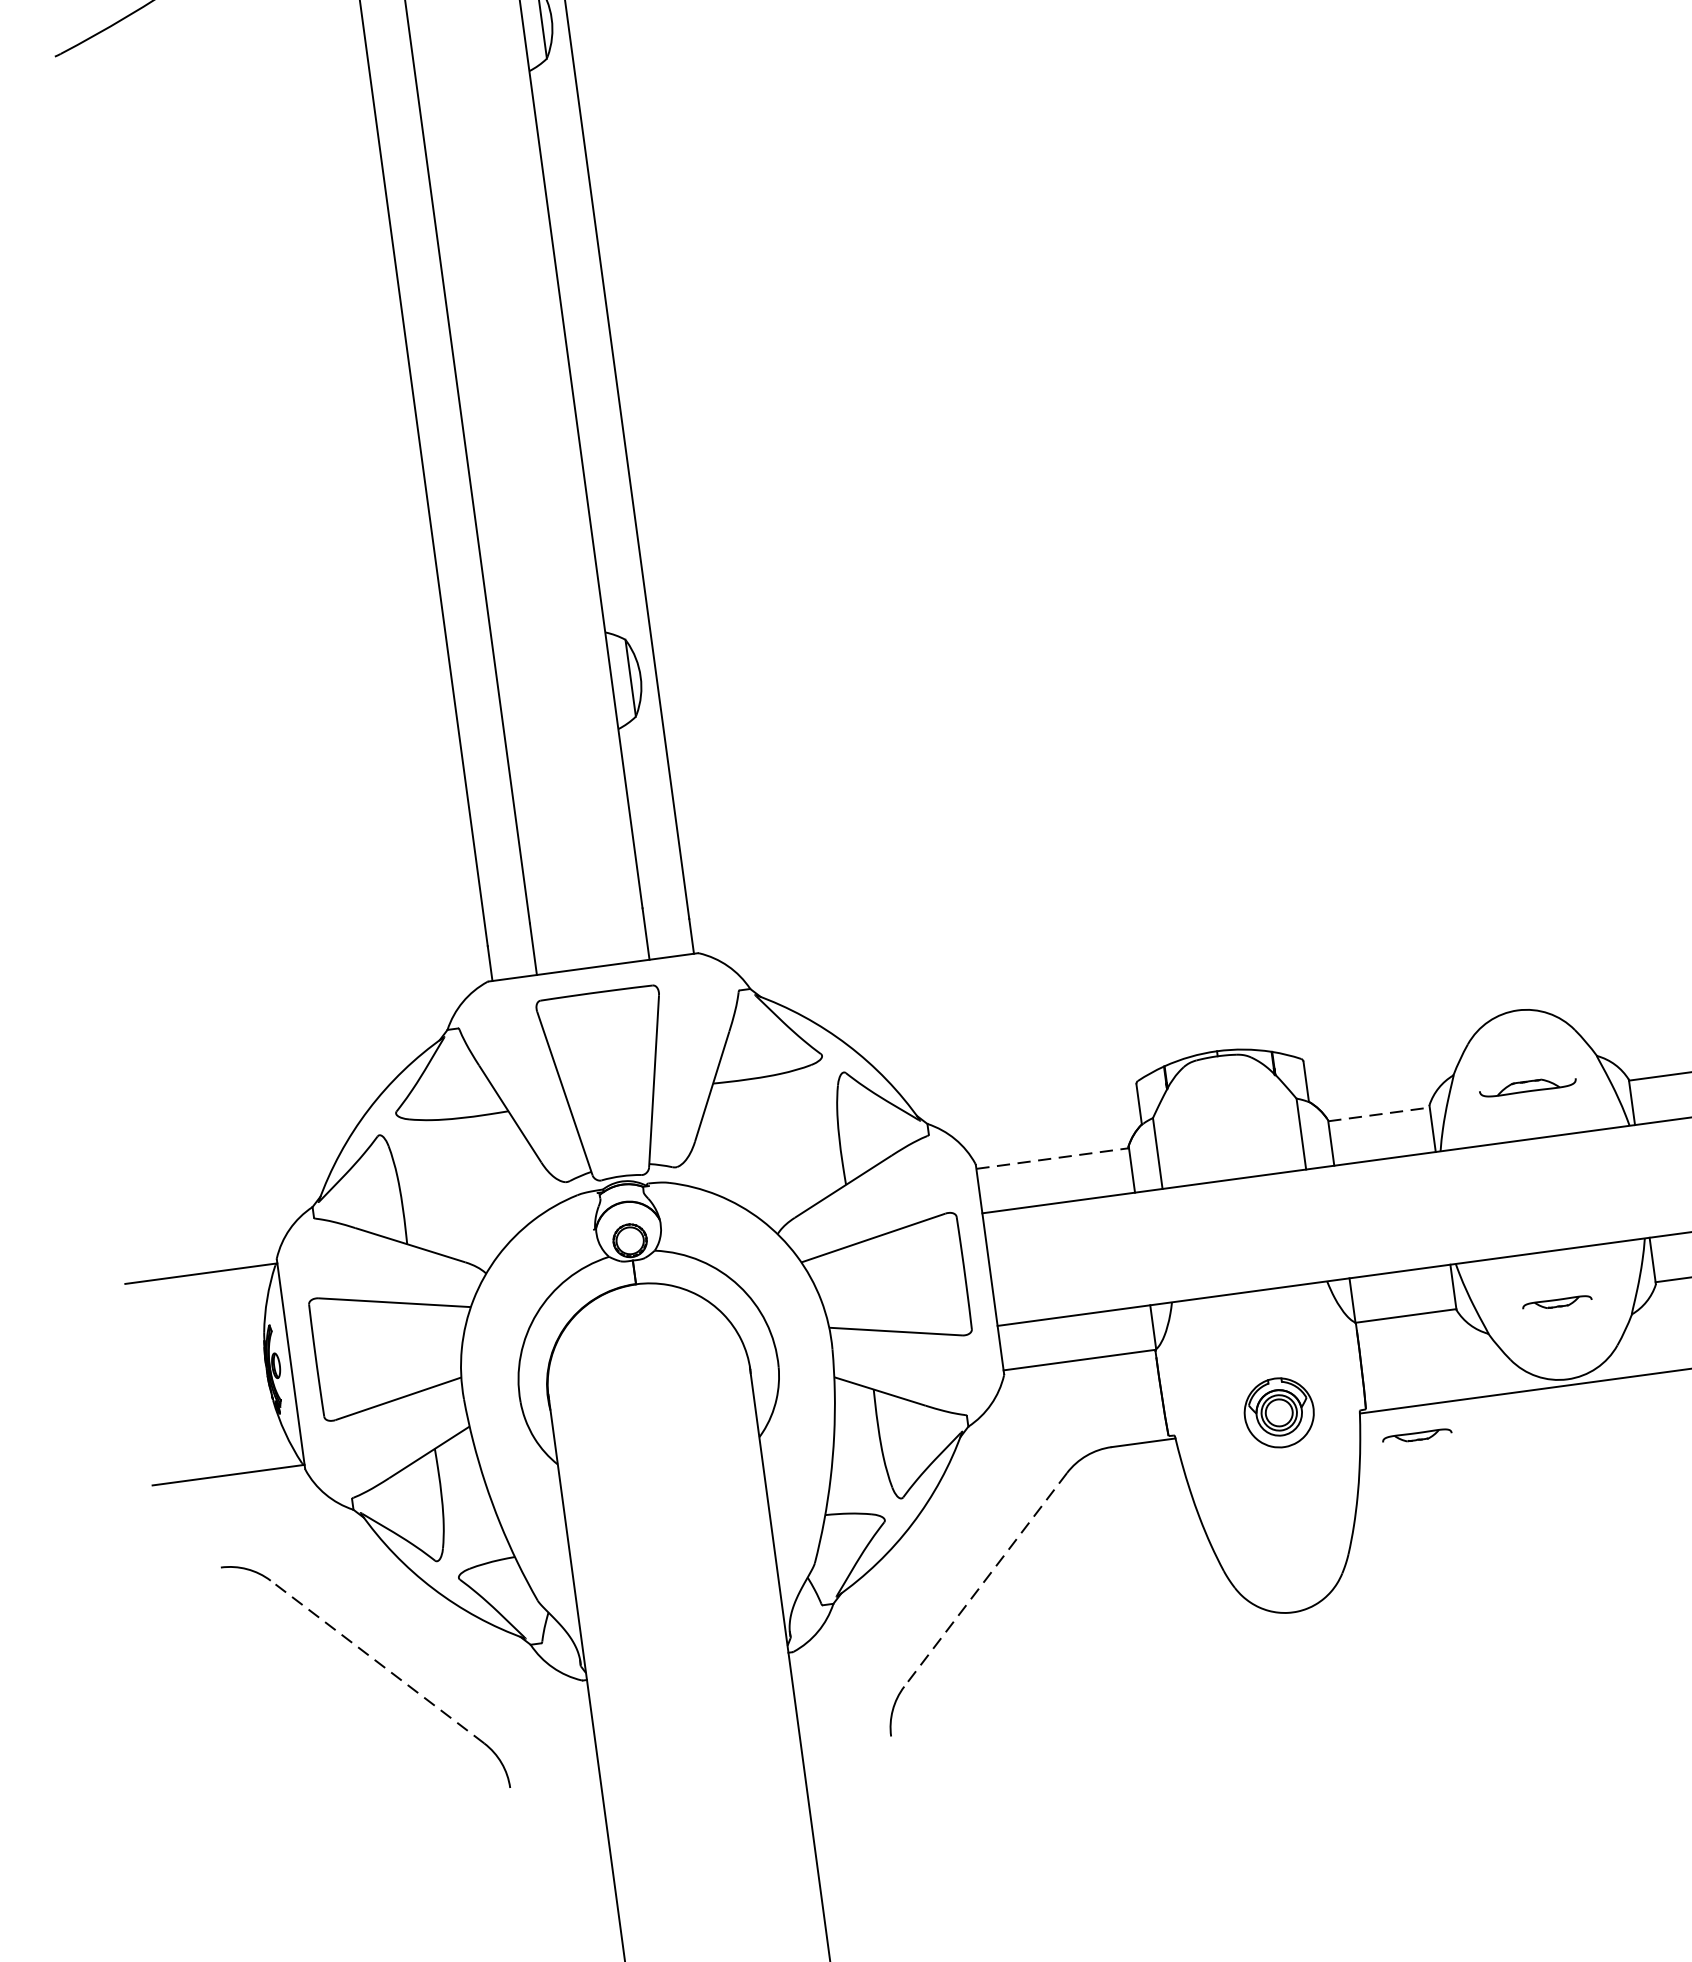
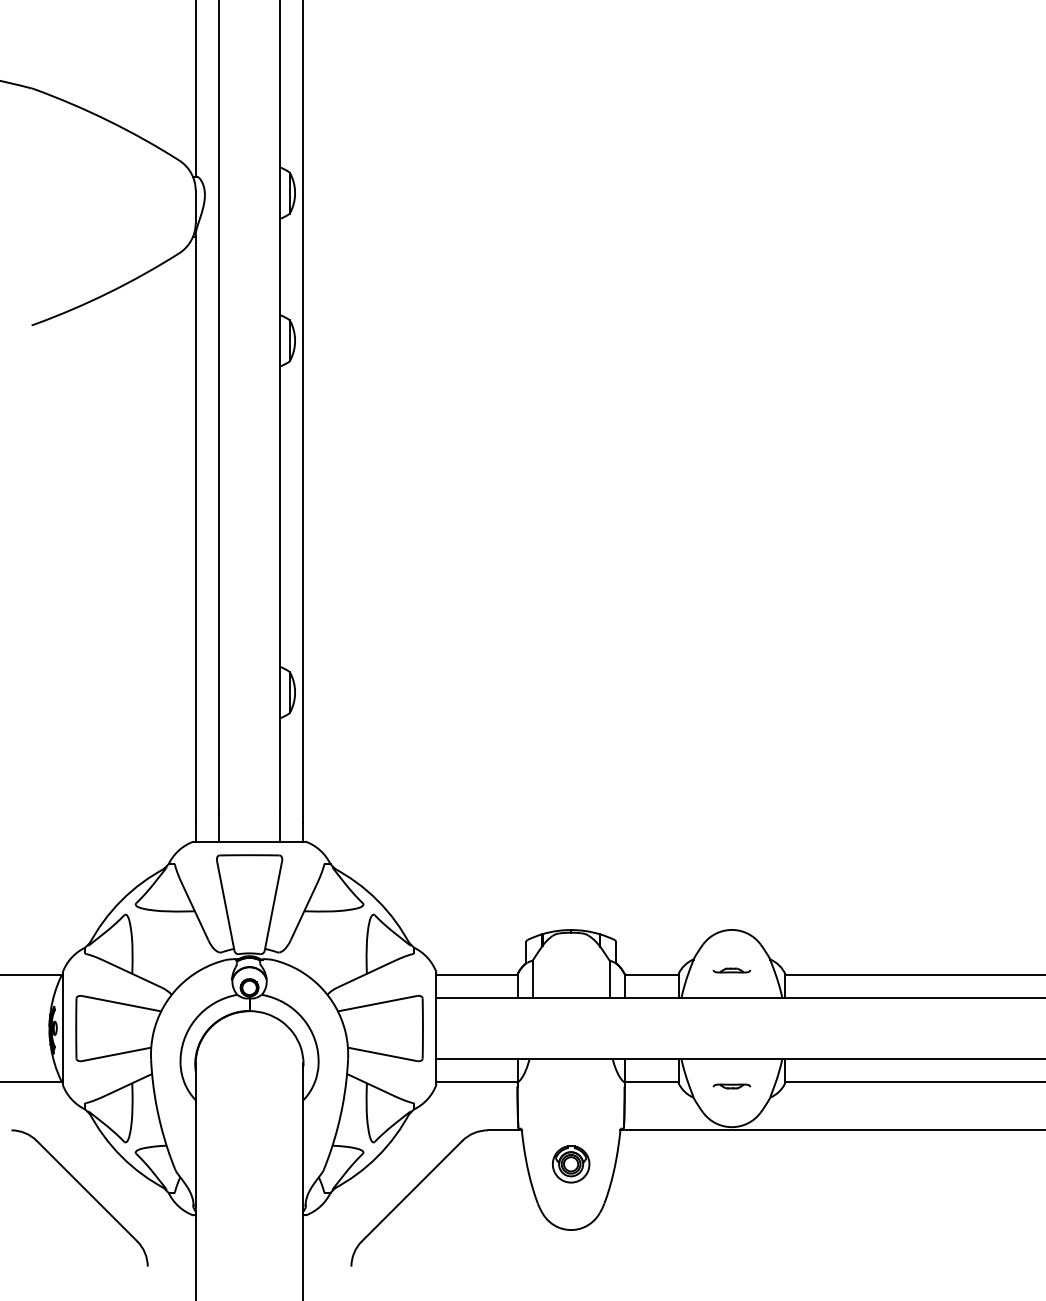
part: (1527, 1086) -> (731, 970), size x0.71
line: (1380, 1113) -> (652, 974), dashed -> solid
line: (1053, 1158) -> (477, 974), dashed -> solid
part: (1278, 1413) -> (570, 1164), moved
part: (1416, 1436) -> (648, 1146), removed
line: (984, 1580) -> (411, 1191), dashed -> solid
line: (376, 1661) -> (86, 1190), dashed -> solid

